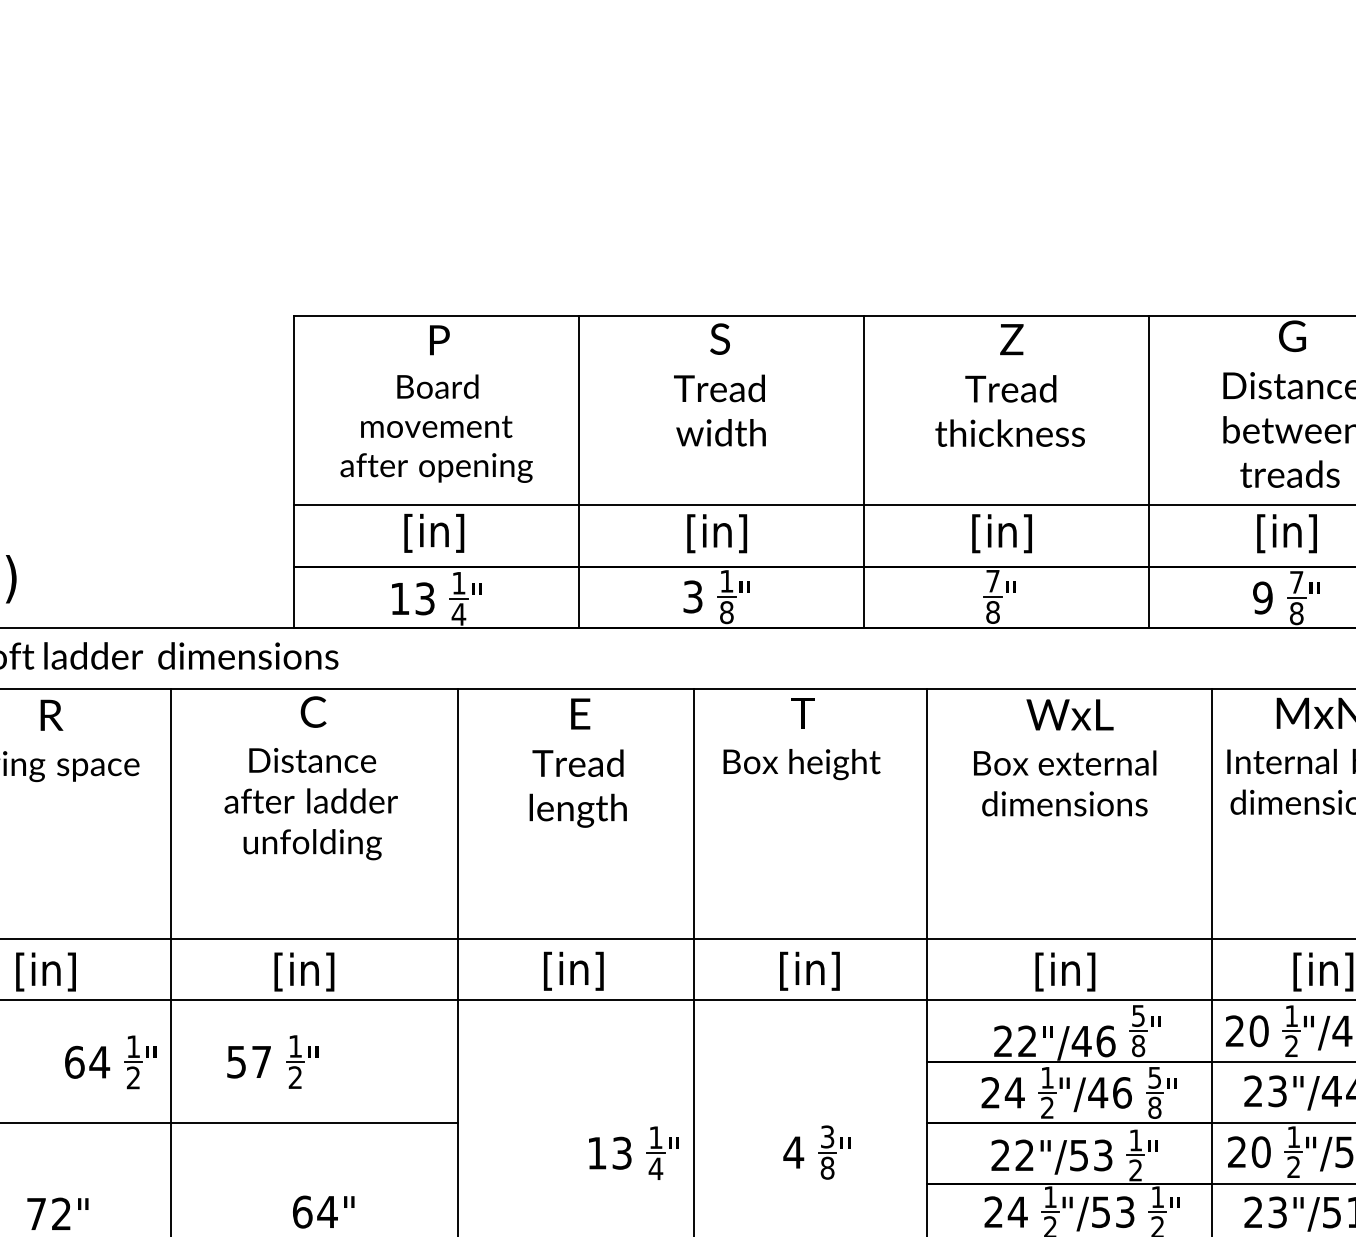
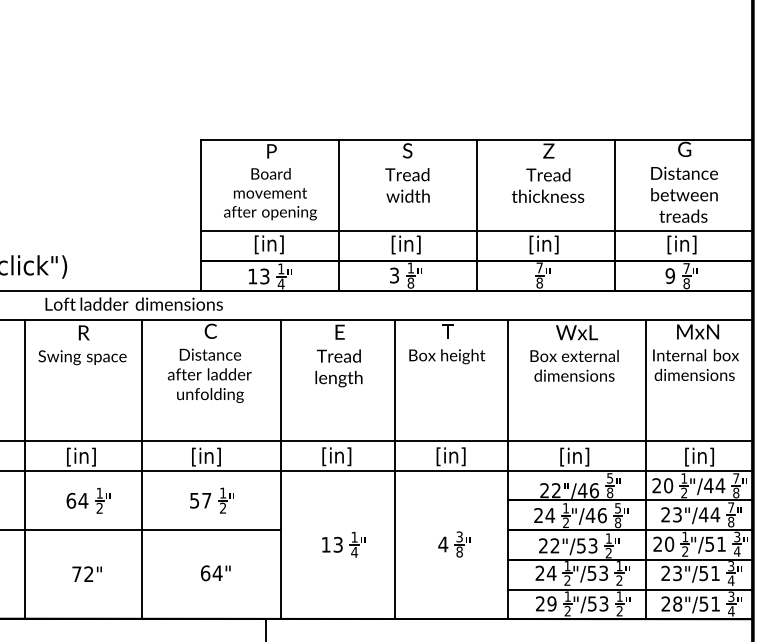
part: (110, 1061) -> (88, 500), moved
part: (271, 1061) -> (211, 500), moved
part: (633, 1152) -> (343, 544), moved

